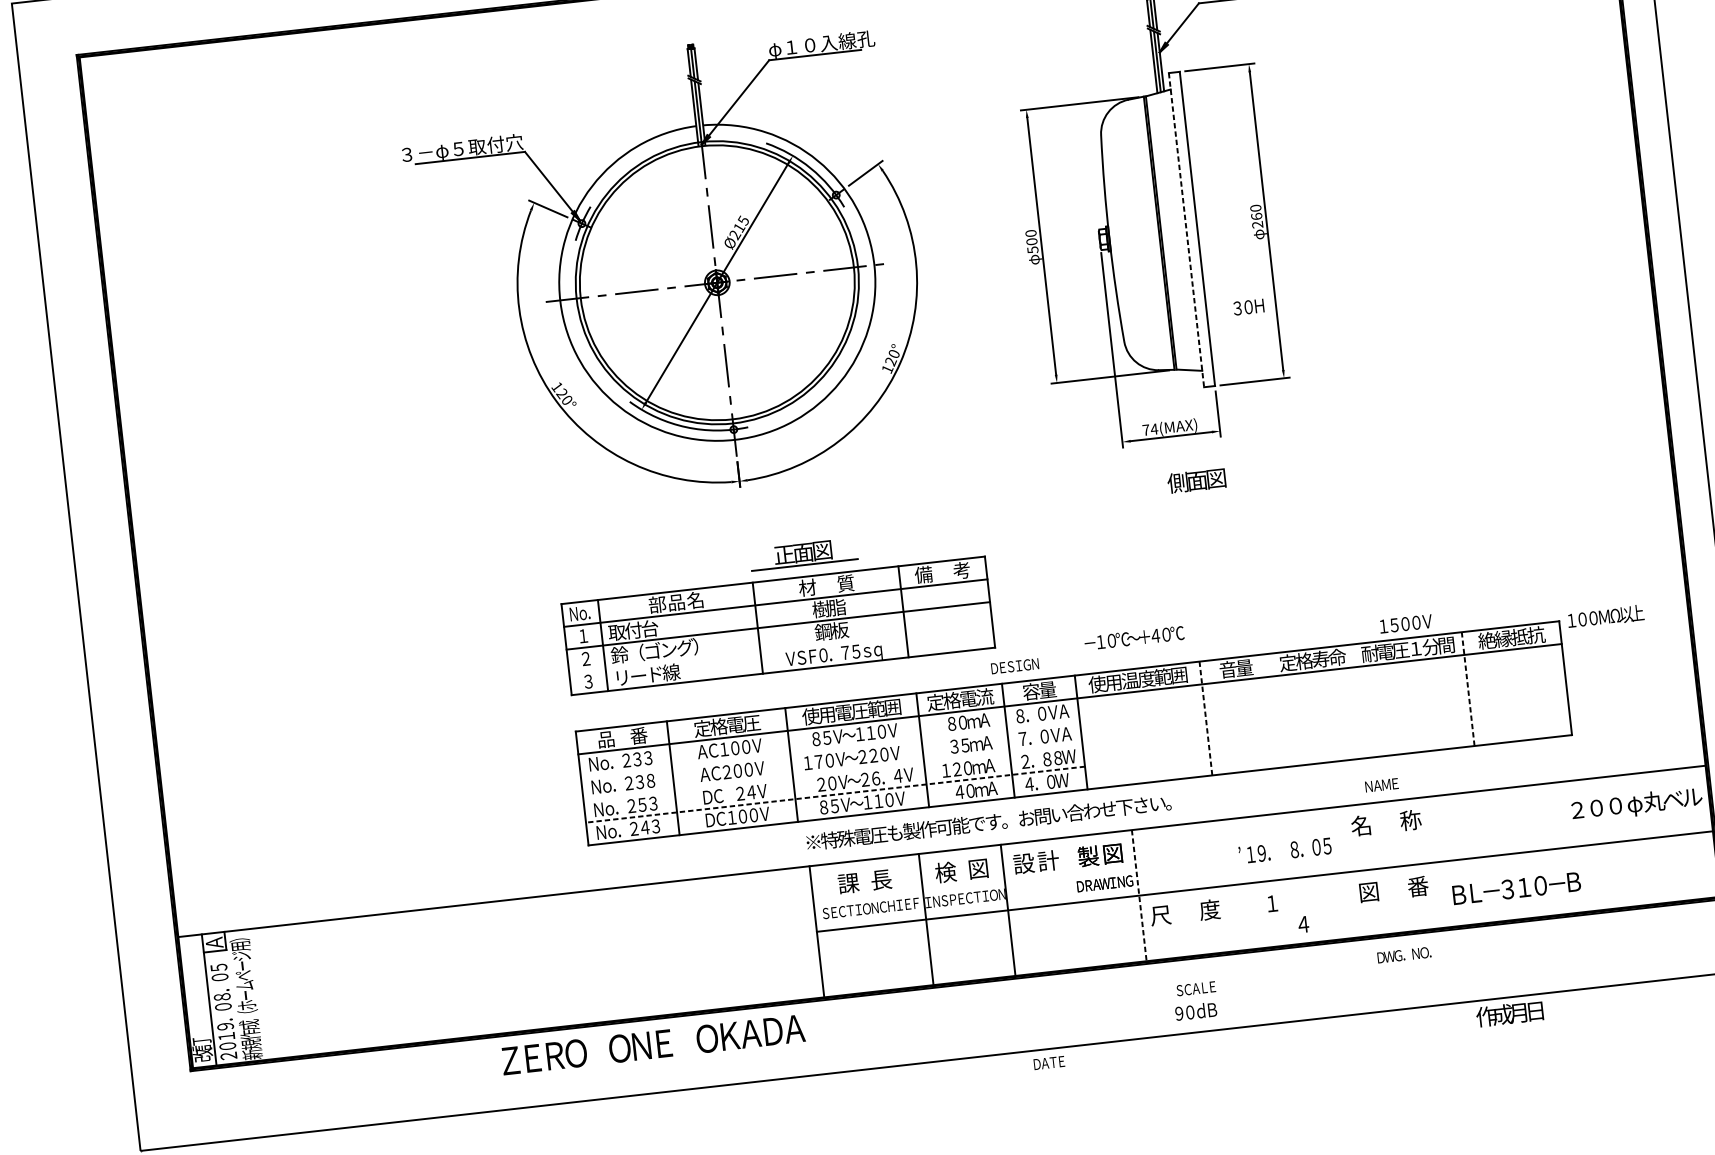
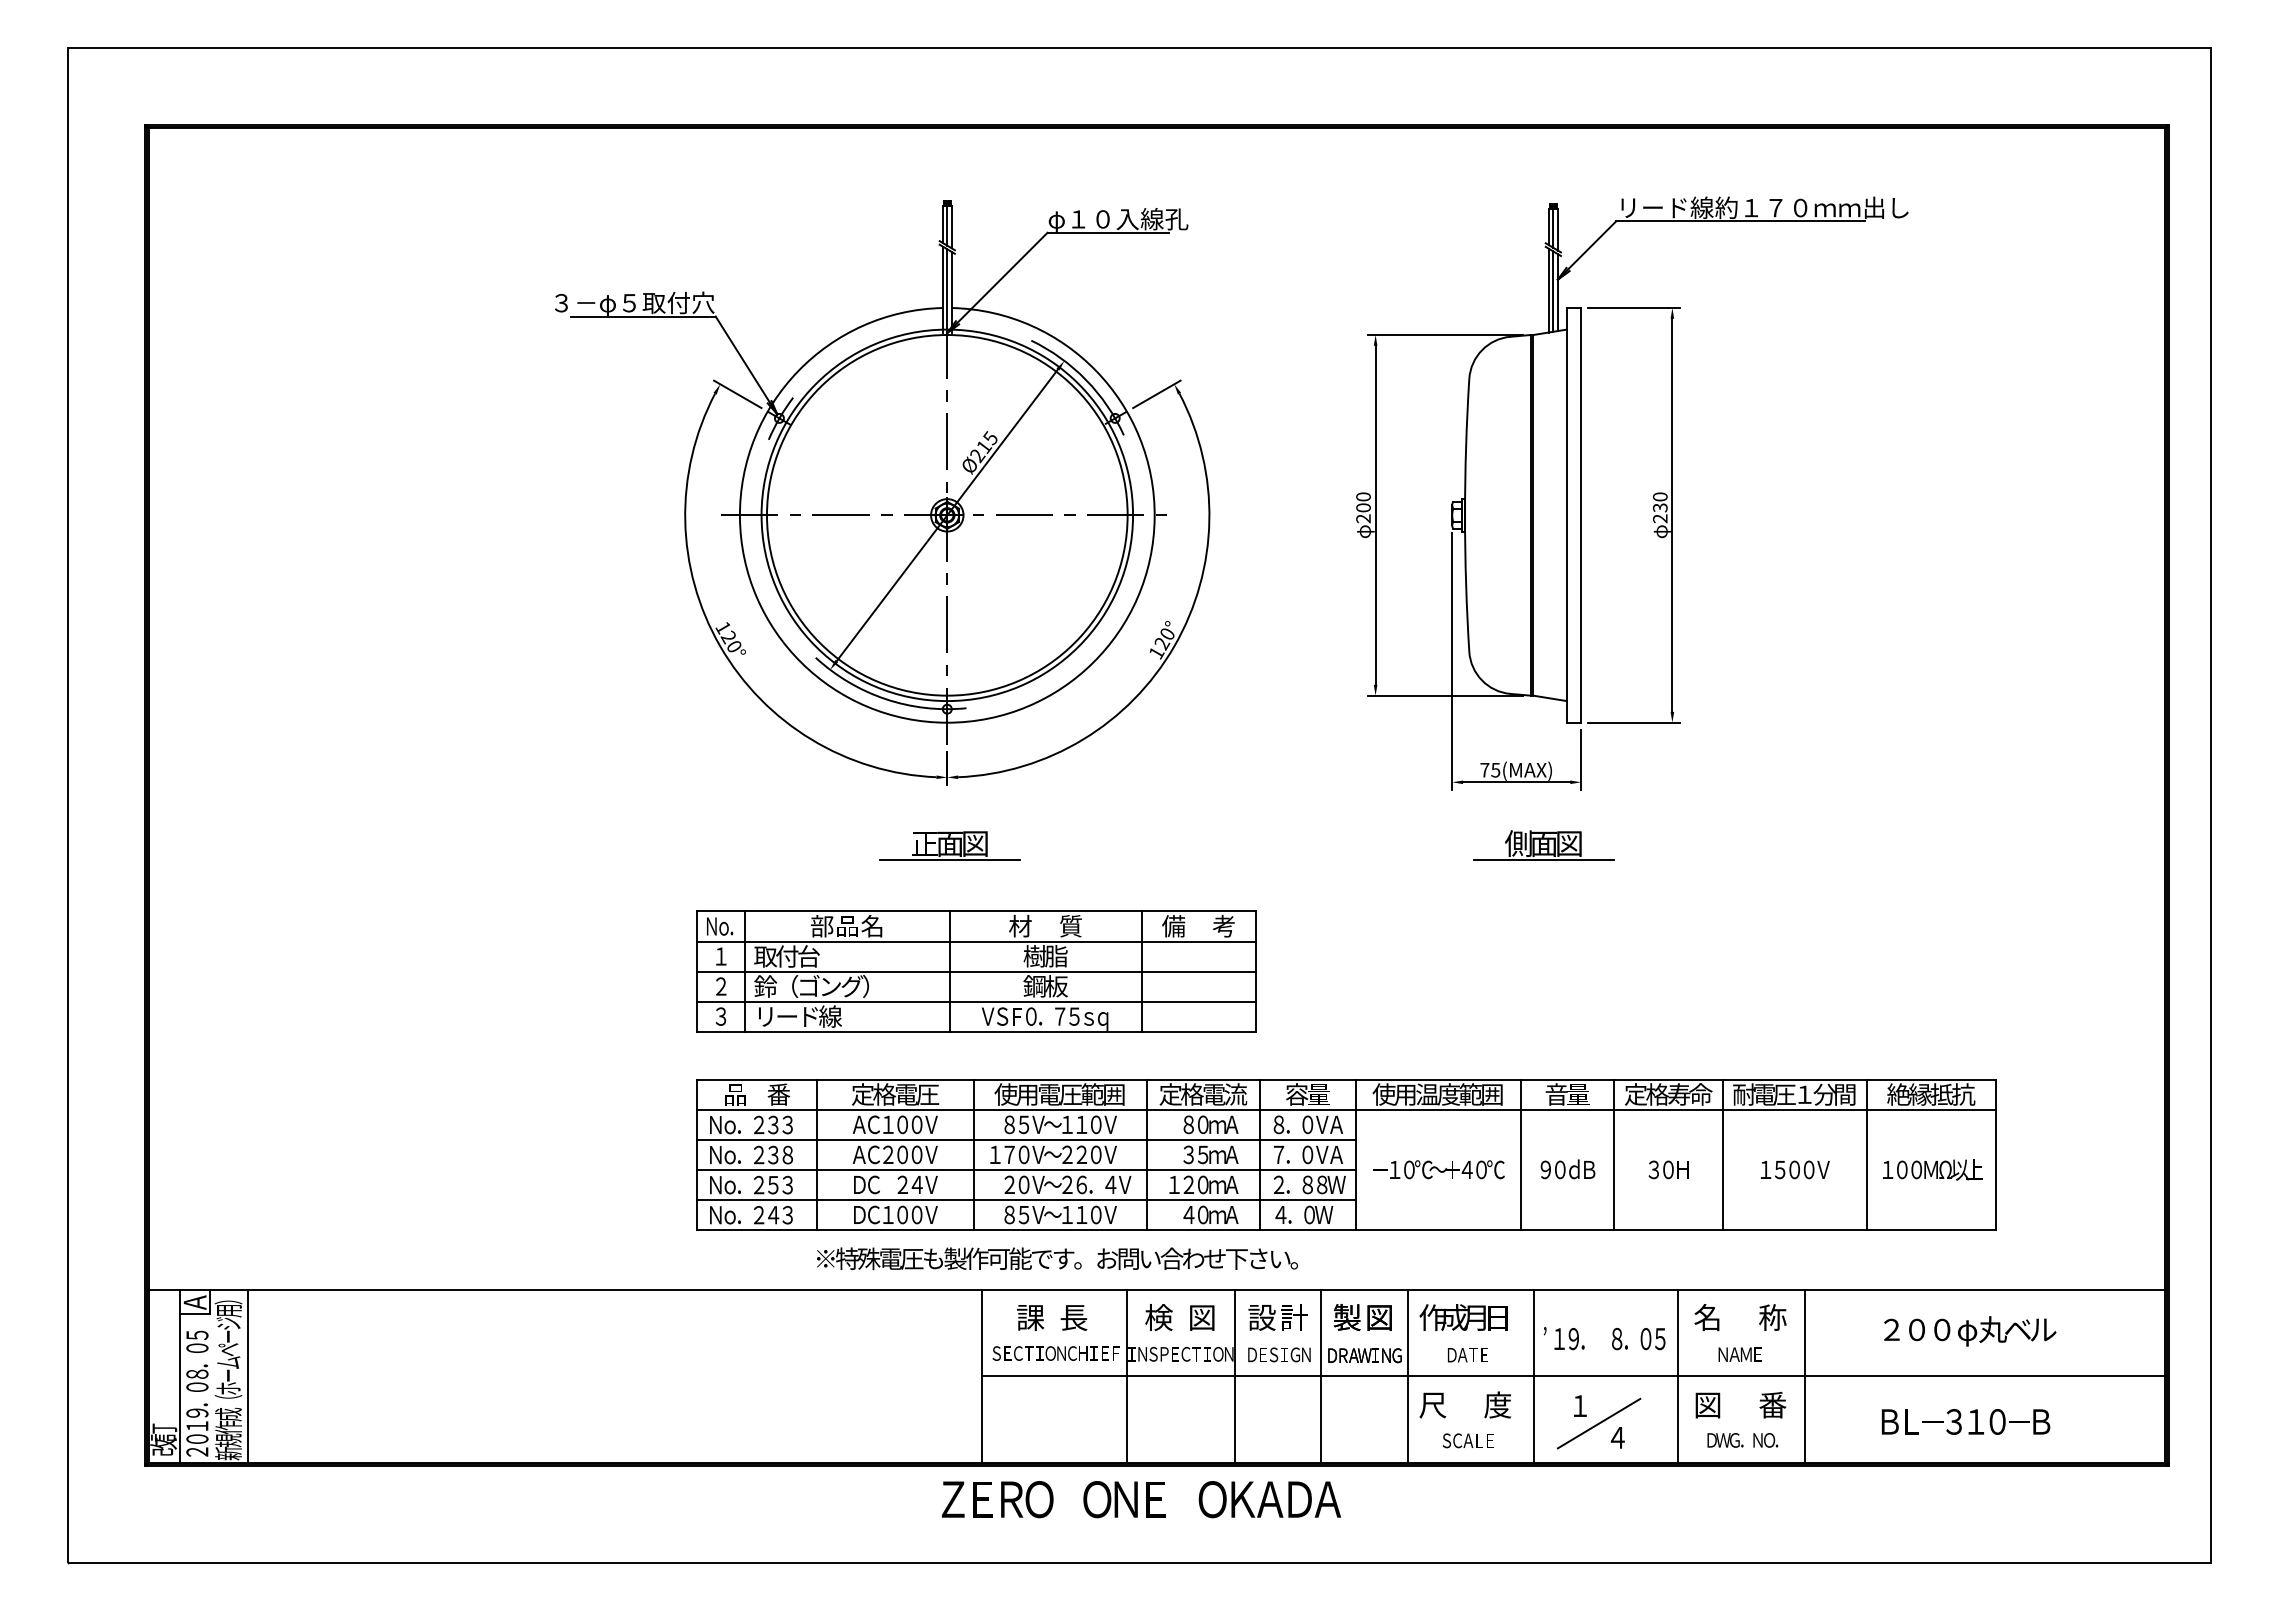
text: (1256, 216) -> (1660, 507), 260 -> 230
line: (1186, 230) -> (1566, 515), dashed -> solid
text: (1032, 249) -> (1363, 518), 500 -> 200
text: (1248, 306) -> (1668, 1169), moved
text: (1154, 429) -> (1495, 770), 74(MAX) -> 75(MAX)
line: (1198, 493) -> (1544, 860), added
part: (803, 554) -> (949, 845), moved
text: (1605, 616) -> (1932, 1169), moved
text: (1406, 623) -> (1795, 1169), moved
text: (1133, 638) -> (1438, 1169), moved
line: (780, 648) -> (976, 1001), added
text: (1015, 665) -> (1279, 1354), moved
line: (1467, 689) -> (1866, 1155), dashed -> solid
line: (1358, 701) -> (1722, 1154), added
line: (1276, 710) -> (1614, 1154), added
line: (1205, 718) -> (1520, 1155), dashed -> solid
line: (830, 748) -> (1026, 1139), added
line: (832, 771) -> (1026, 1169), added
text: (1381, 785) -> (1739, 1354), moved
line: (835, 795) -> (1026, 1200), dashed -> solid
text: (1637, 804) -> (1970, 1331), moved
text: (988, 822) -> (1057, 1258), moved
line: (1439, 861) -> (1804, 1375), added
line: (1344, 872) -> (1678, 1375), added
line: (1235, 884) -> (1534, 1375), added
text: (1516, 888) -> (1965, 1421), moved
line: (1139, 895) -> (1407, 1376), dashed -> solid
line: (1073, 902) -> (1321, 1375), added
line: (1287, 915) -> (1598, 1423), added
text: (1404, 955) -> (1742, 1440), moved
text: (1195, 988) -> (1467, 1440), moved
line: (261, 993) -> (248, 1375), added
text: (1195, 1011) -> (1567, 1169), moved
text: (1509, 1013) -> (1463, 1317), moved
text: (653, 1044) -> (1141, 1499), moved
text: (1048, 1063) -> (1467, 1355), moved

